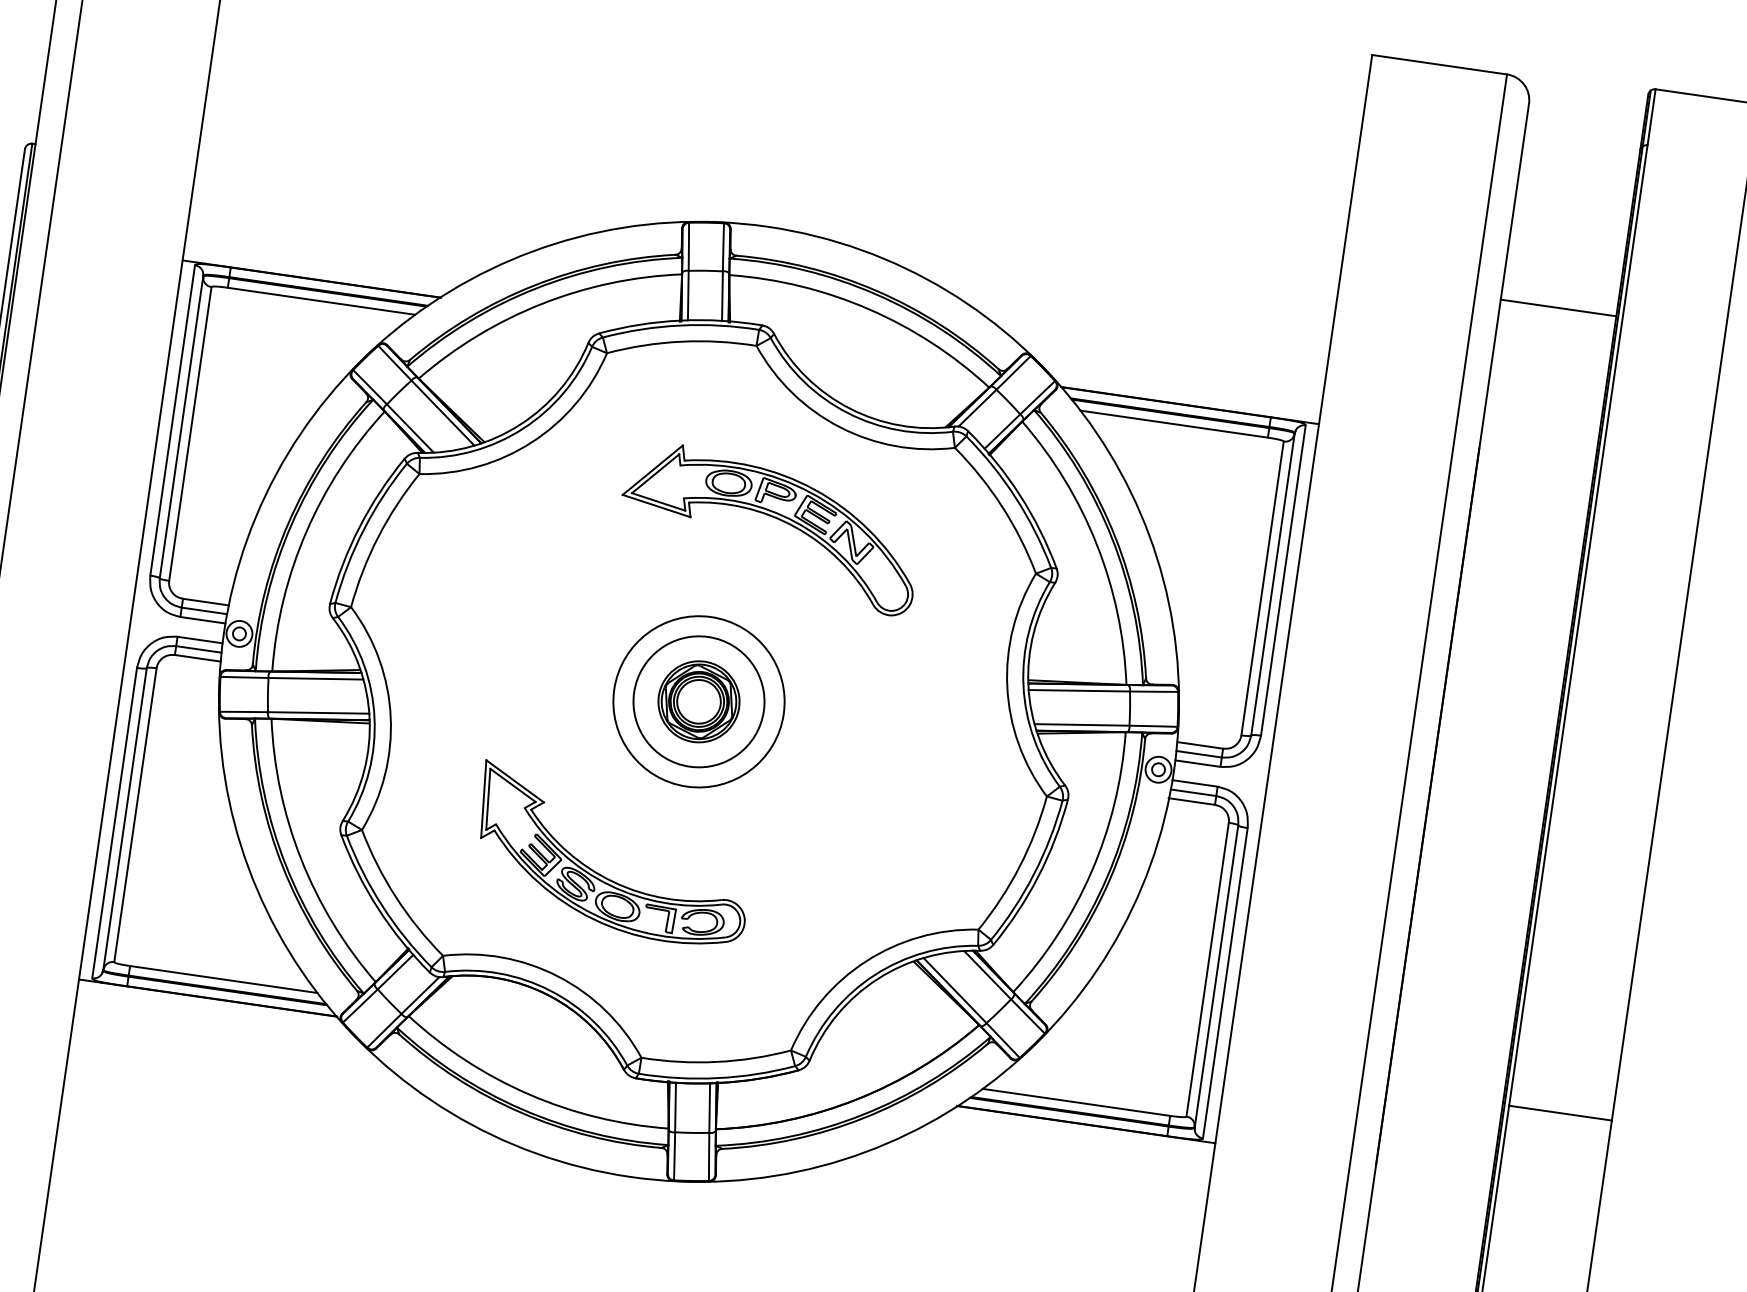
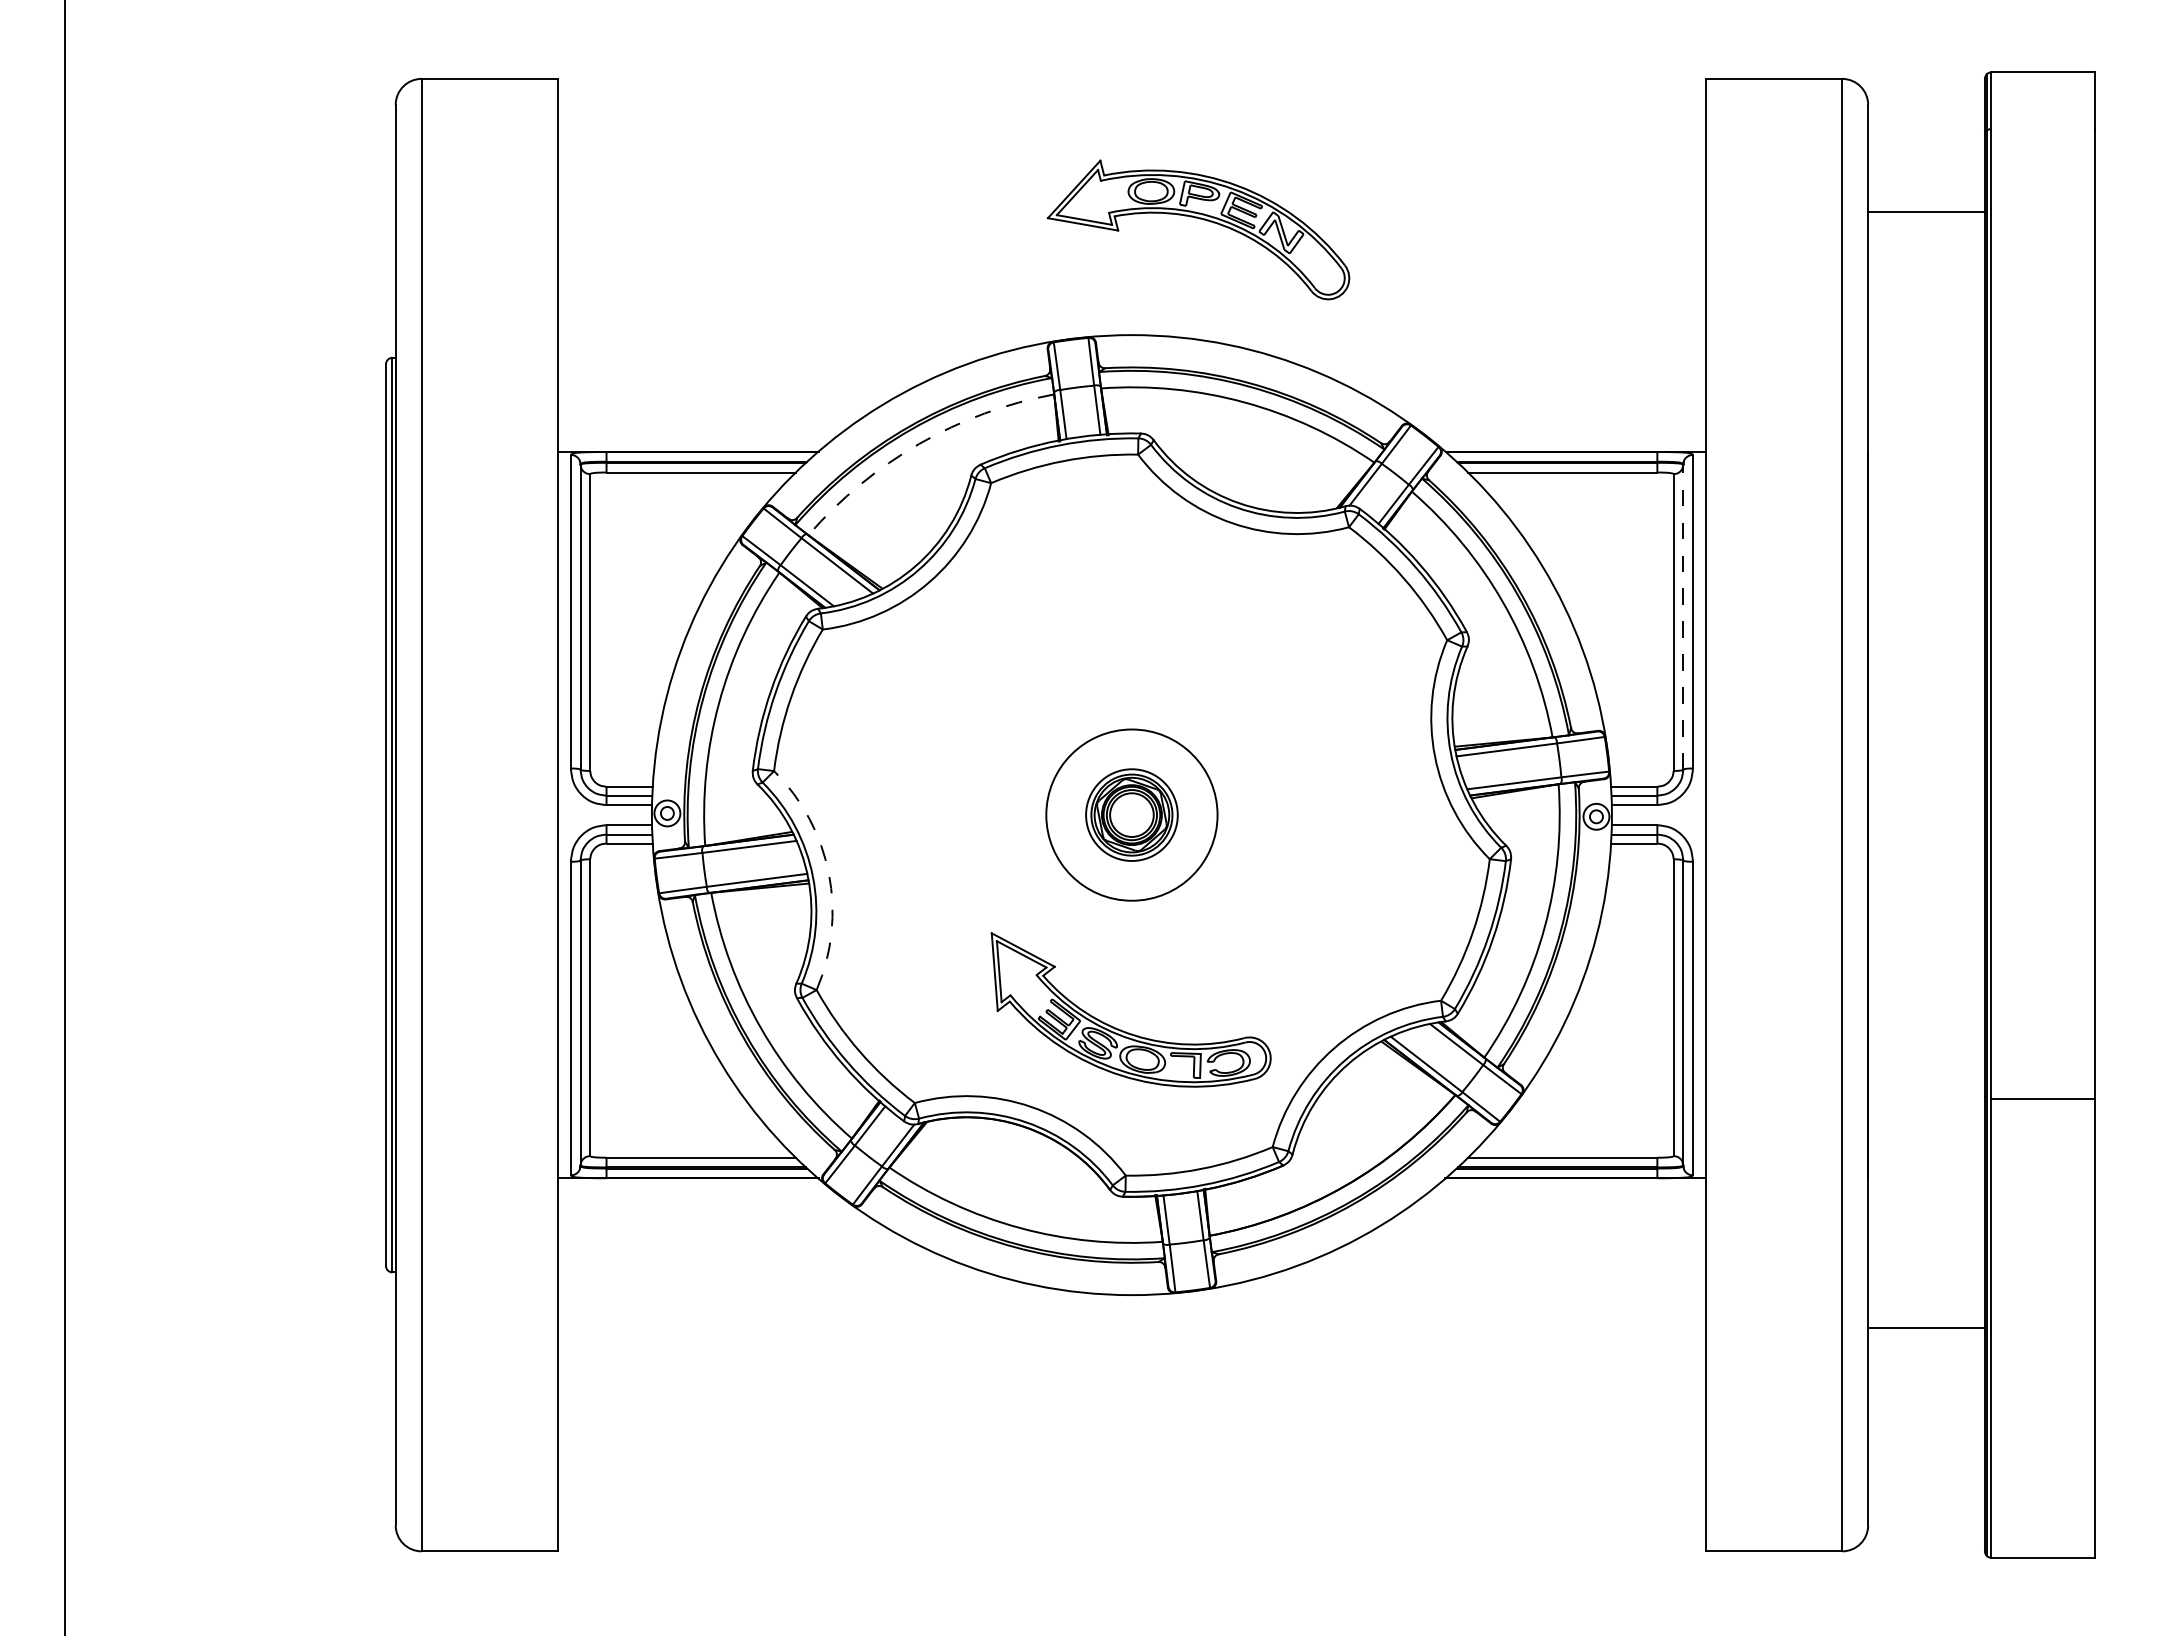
arc: (541, 303) -> (919, 443), solid -> dashed
line: (1558, 307) -> (1926, 211), moved
part: (772, 517) -> (1199, 219), moved
line: (1273, 584) -> (1683, 617), solid -> dashed
circle: (698, 701) -> (1131, 814), size x0.7
arc: (390, 717) -> (828, 874), solid -> dashed
part: (601, 873) -> (1121, 1029), moved

